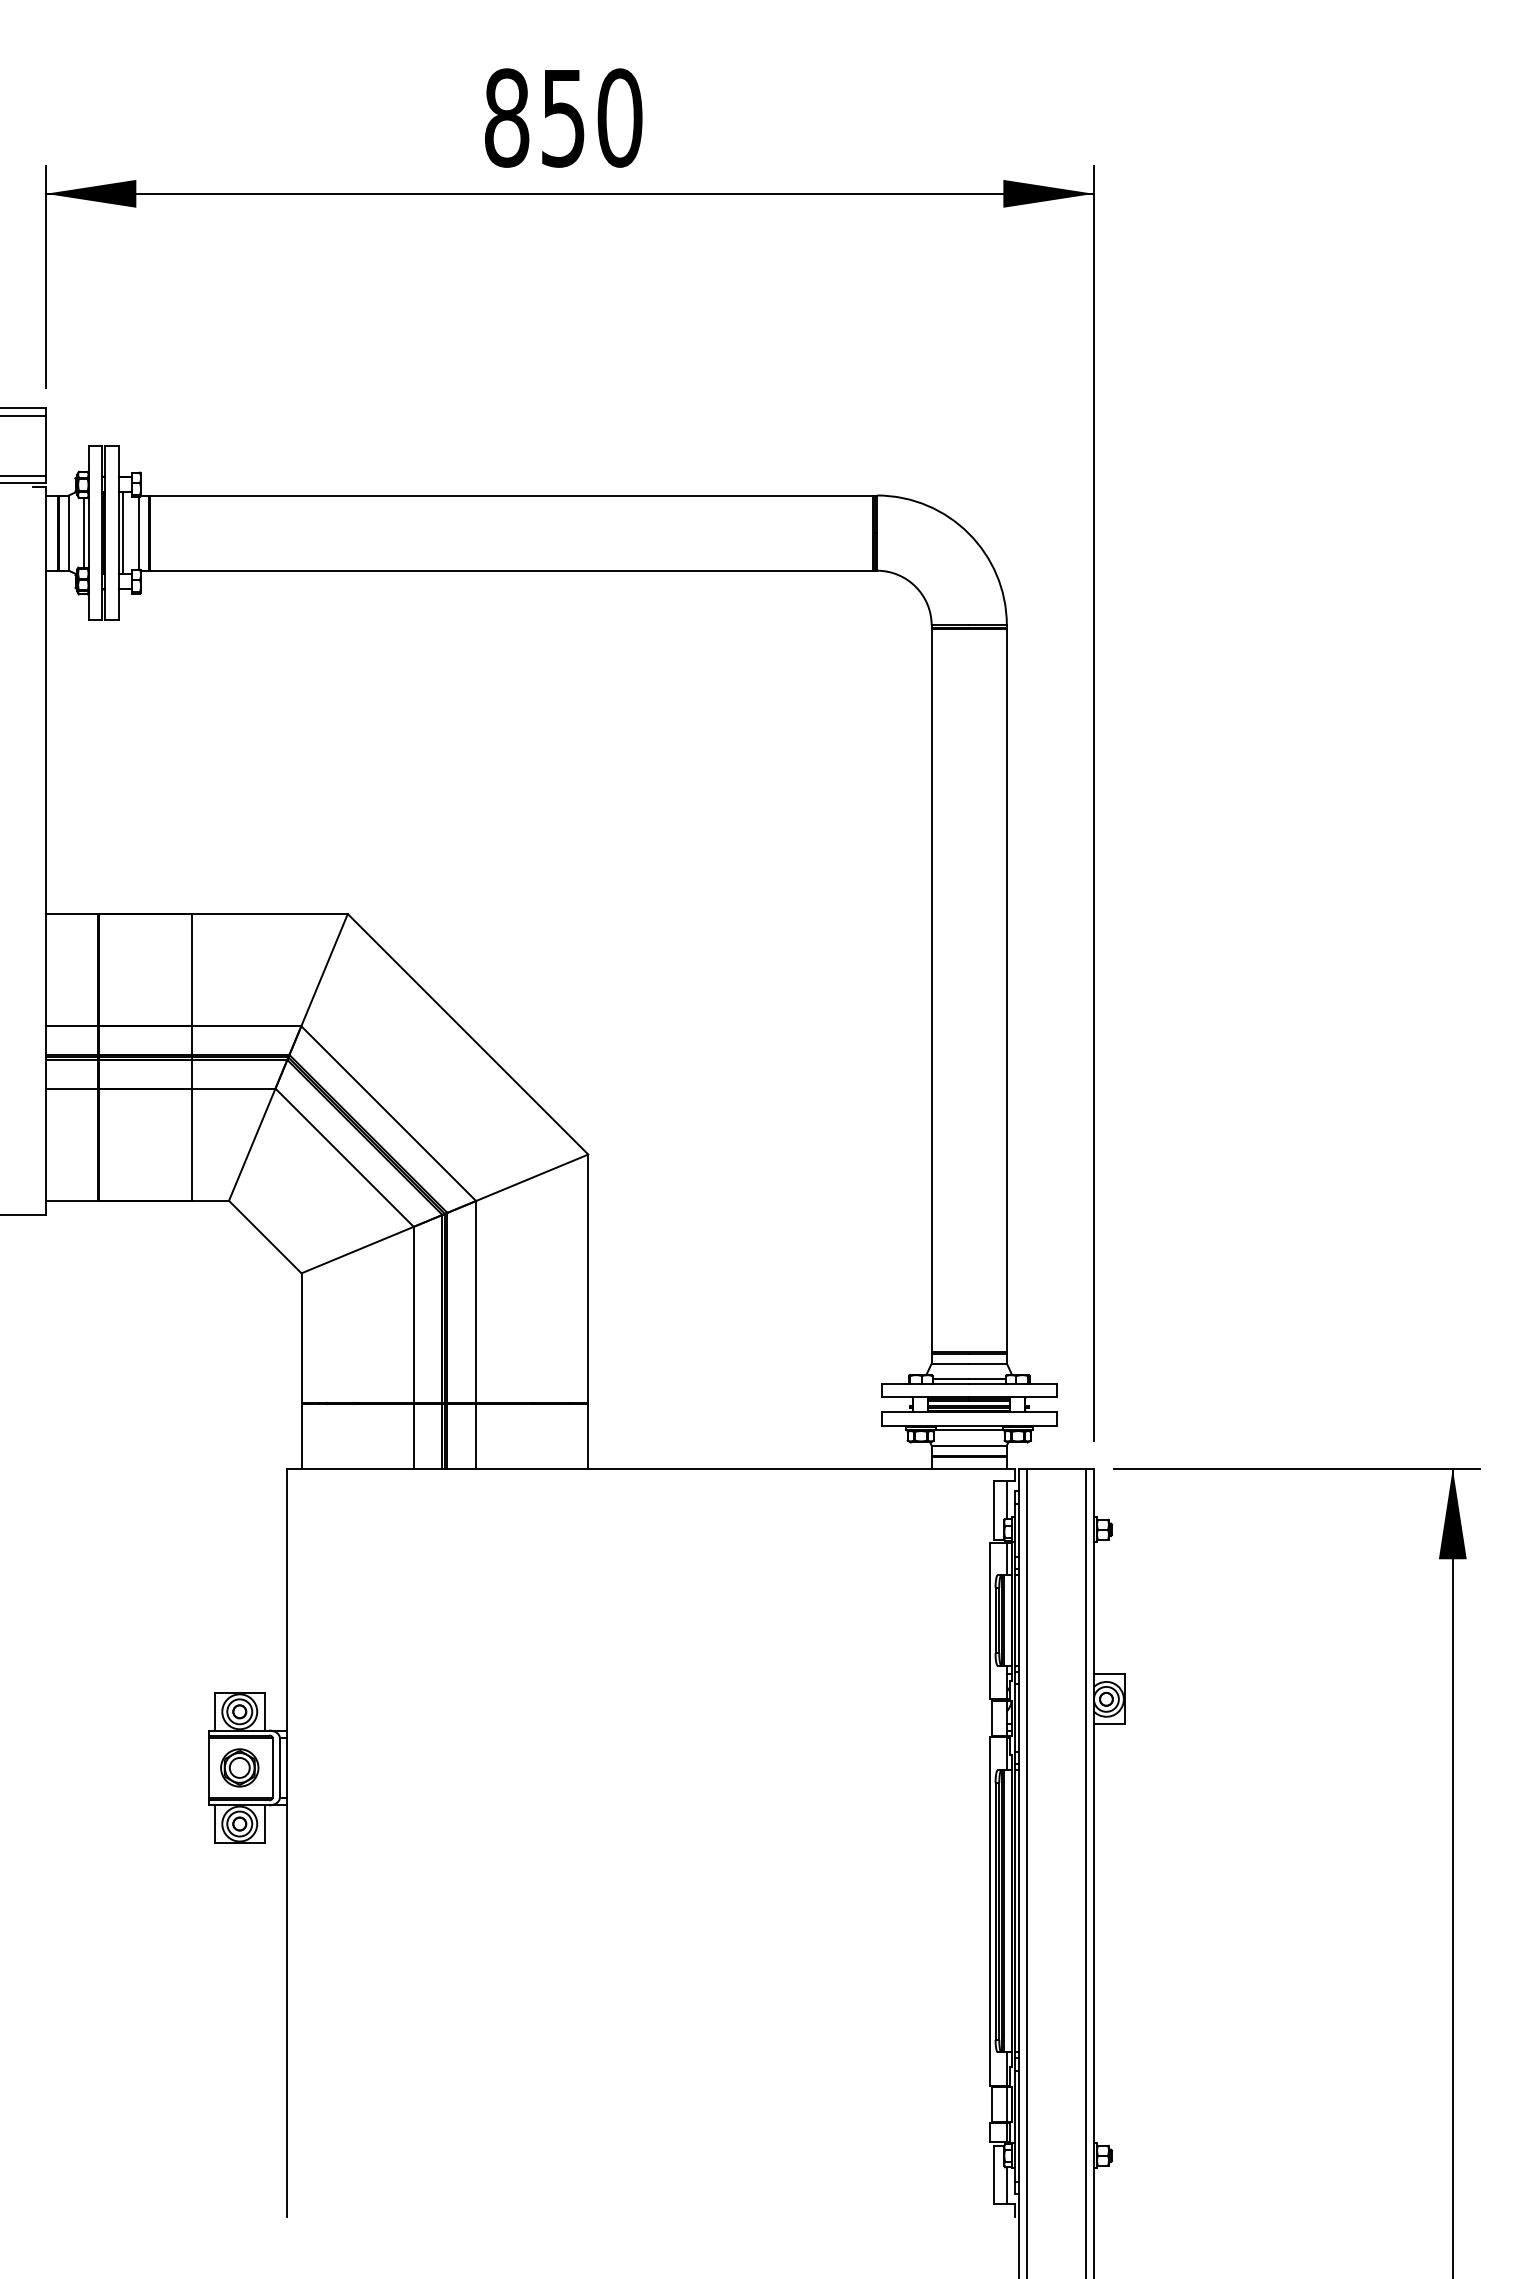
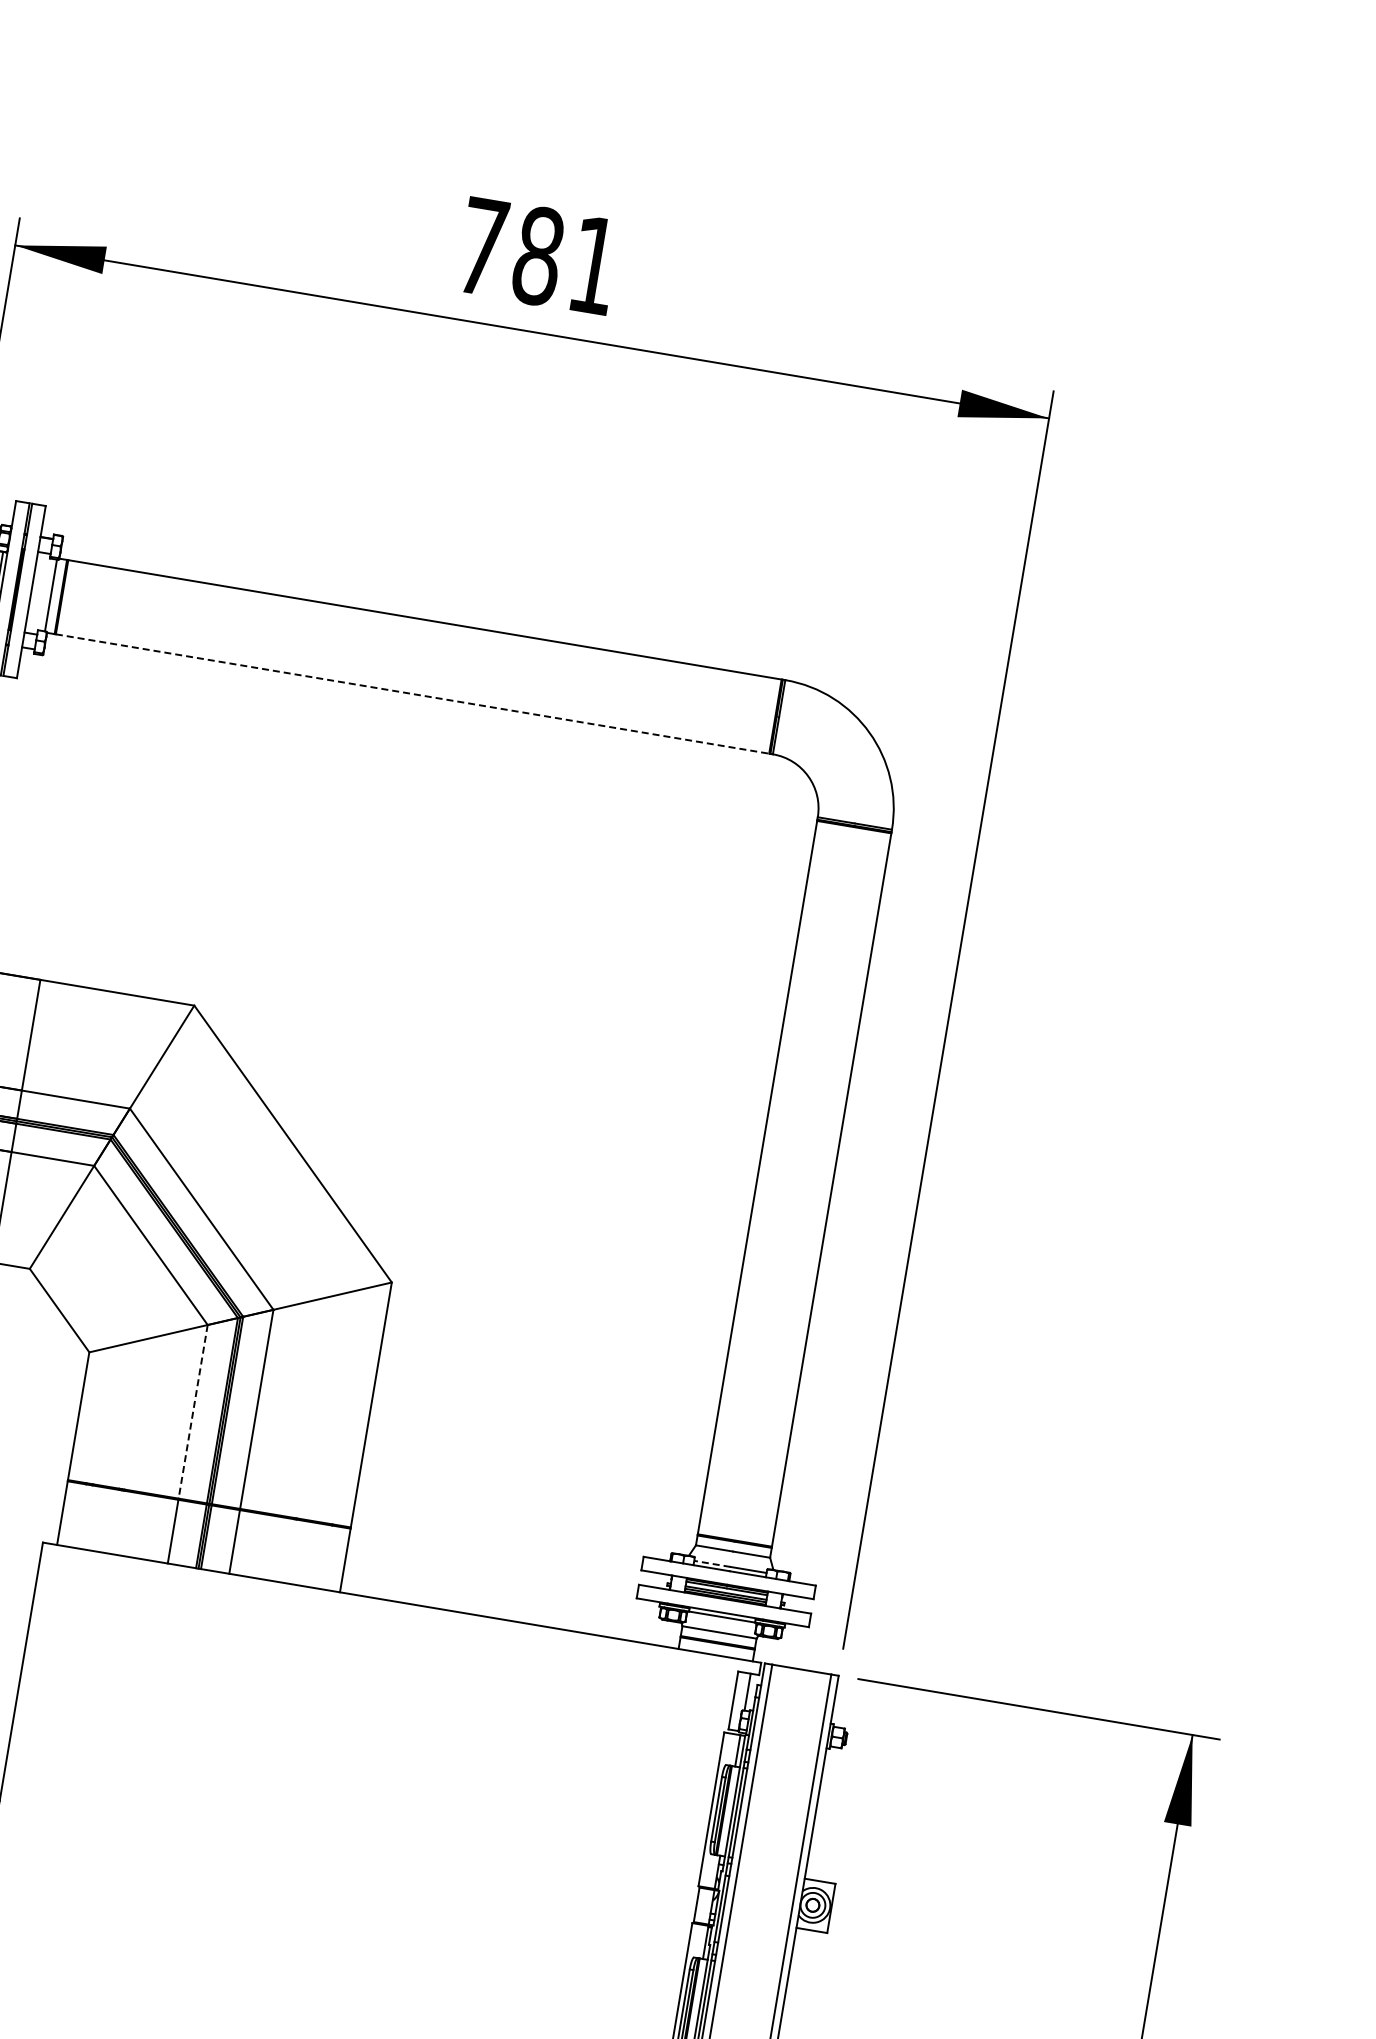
text: (563, 117) -> (538, 255), 850 -> 781
line: (123, 533) -> (35, 593), removed
line: (511, 570) -> (412, 693), solid -> dashed
line: (413, 1315) -> (192, 1412), solid -> dashed
line: (950, 1379) -> (711, 1564), solid -> dashed

